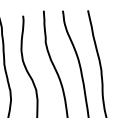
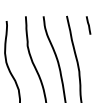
line: (111, 20) -> (88, 25), added

